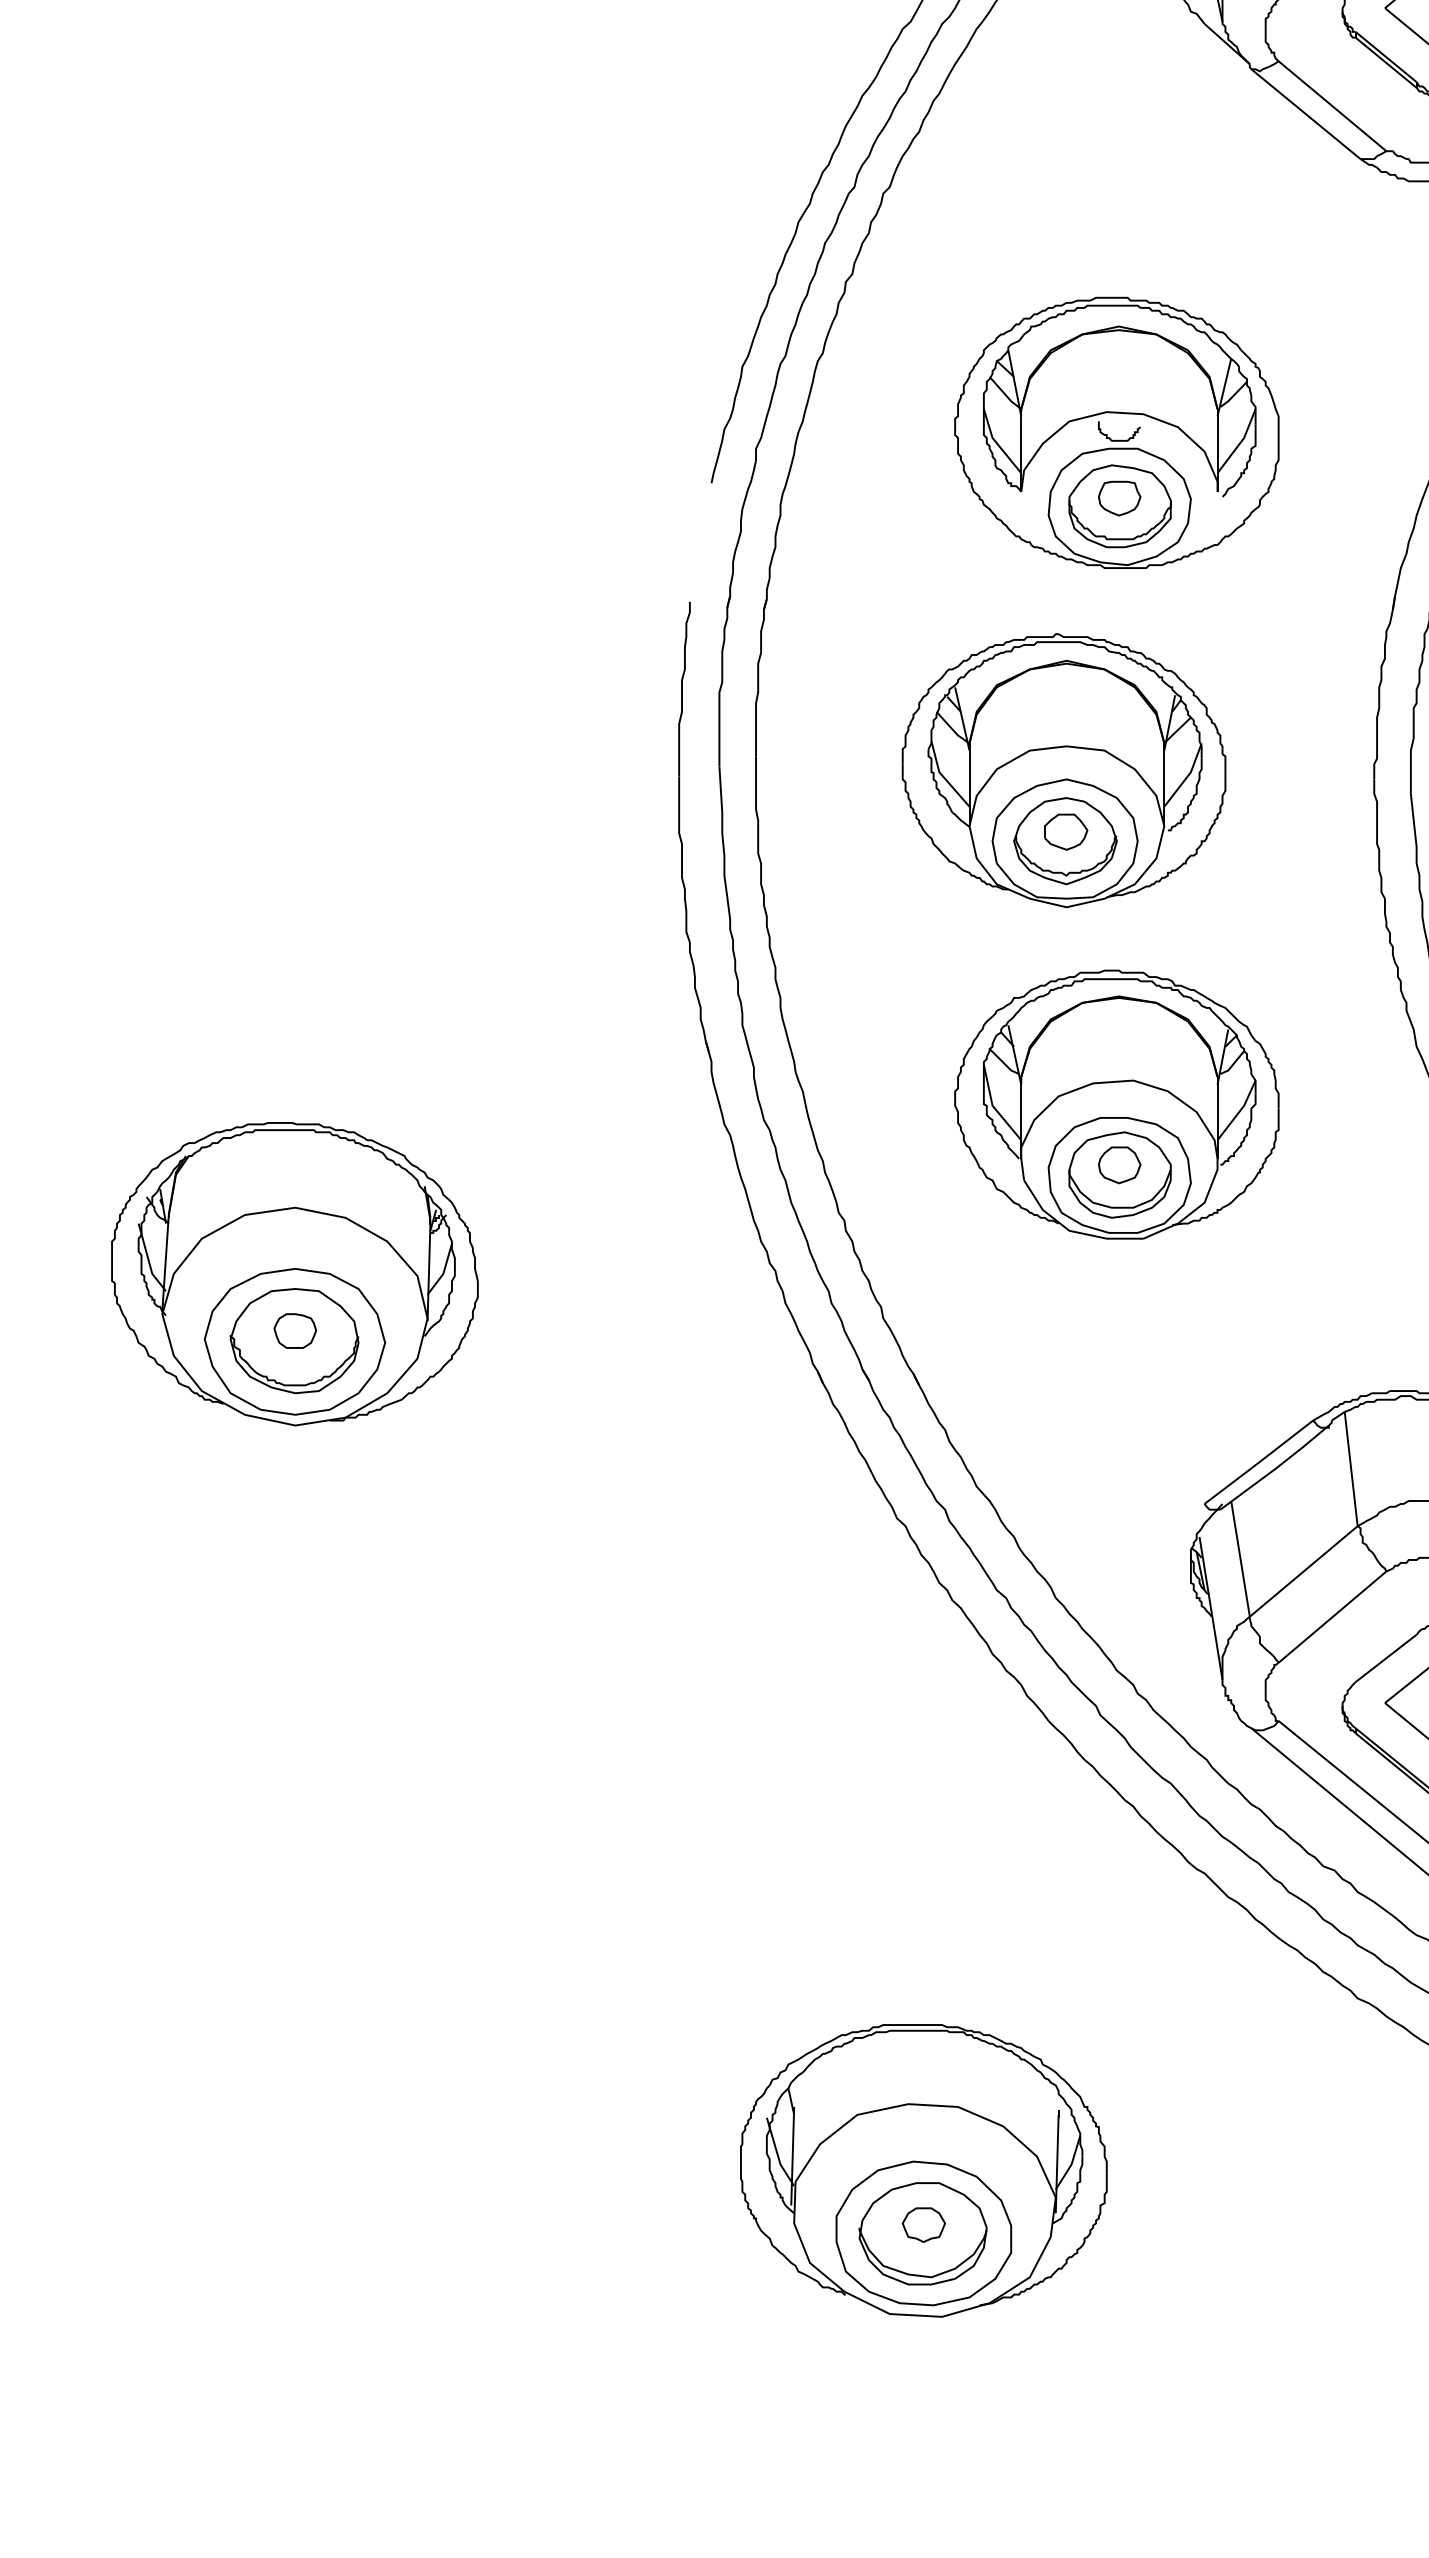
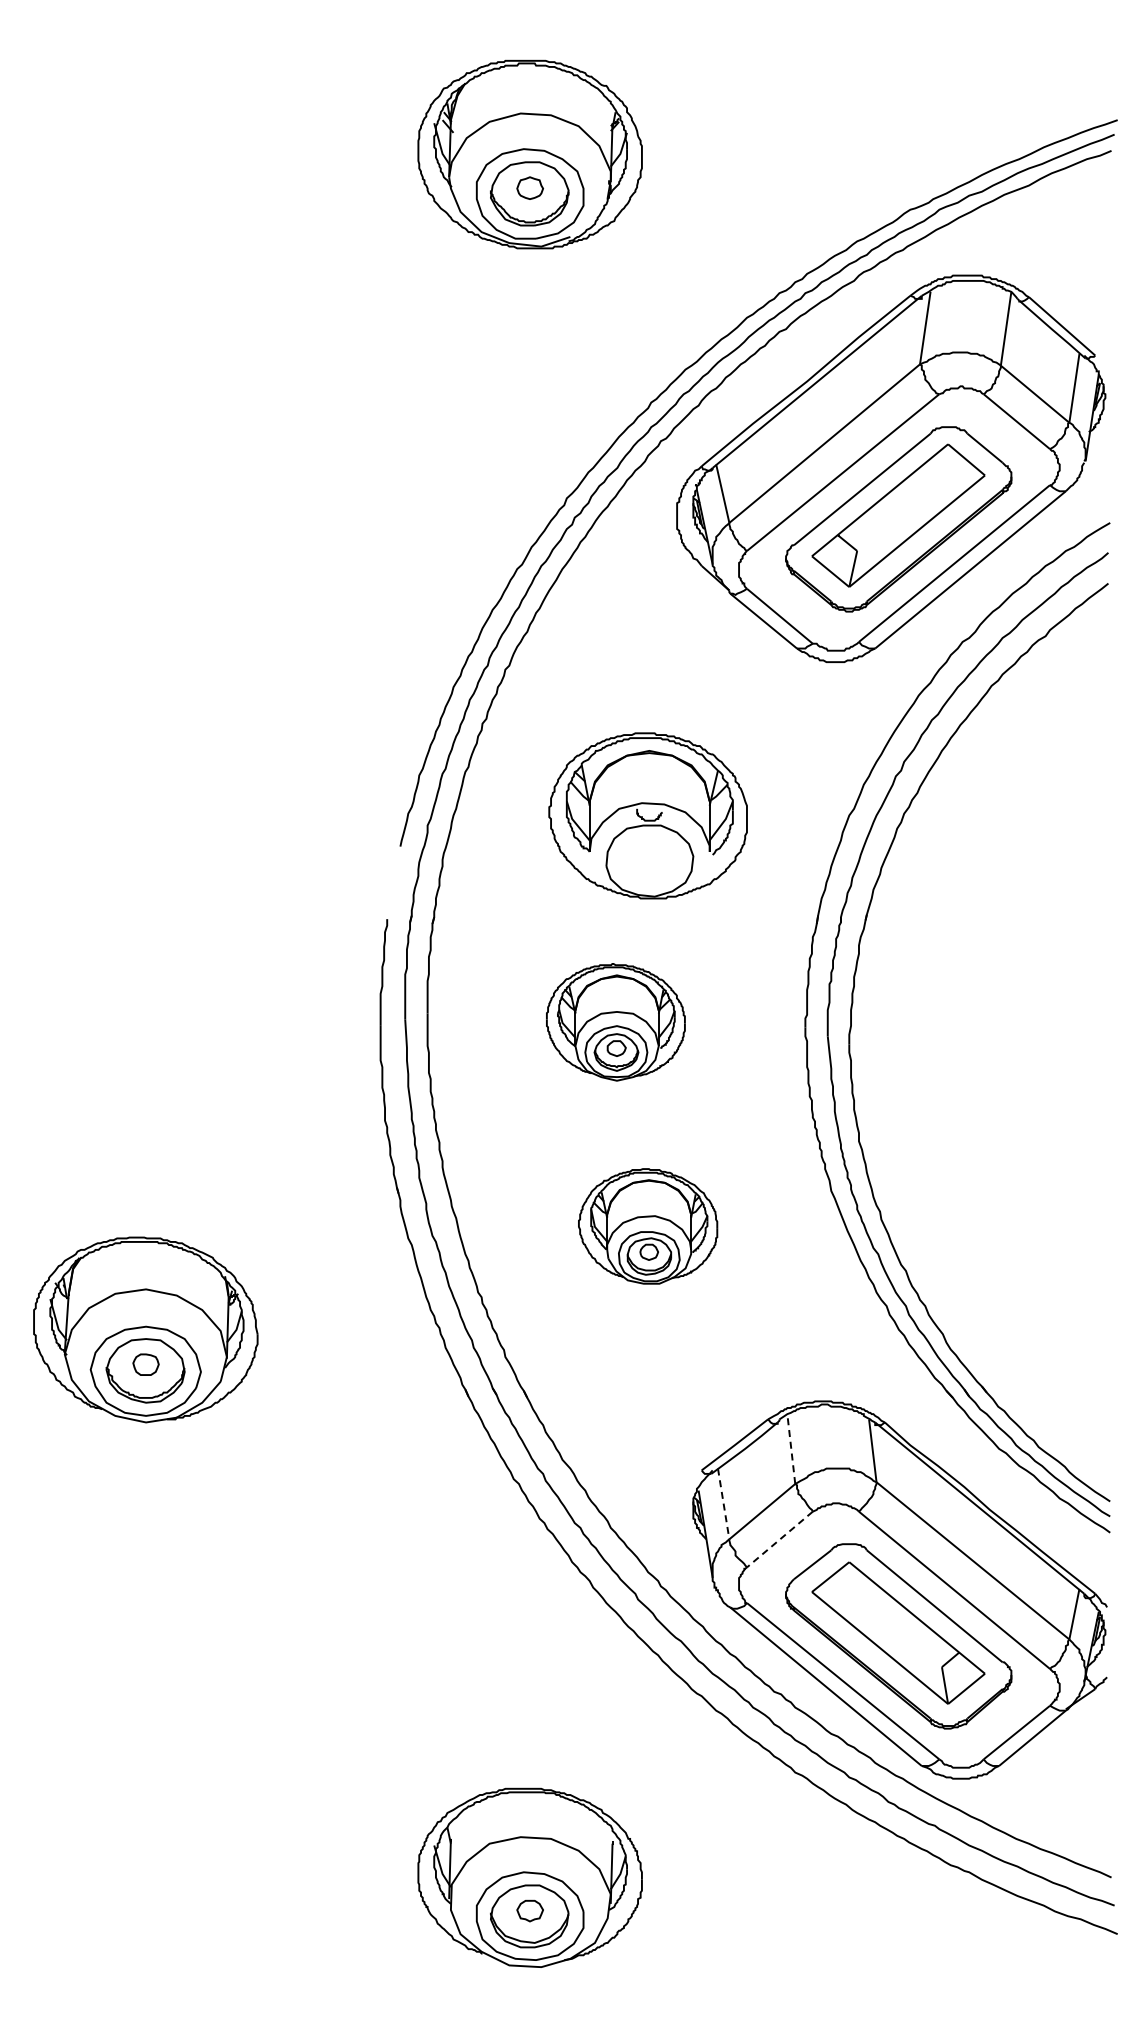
part: (1119, 505) -> (649, 860), removed
part: (1063, 771) -> (615, 1022), size x0.7
part: (1115, 1104) -> (647, 1226), size x0.7
line: (1351, 1468) -> (791, 1448), solid -> dashed
line: (1240, 1558) -> (723, 1503), solid -> dashed
line: (1331, 1617) -> (779, 1539), solid -> dashed

